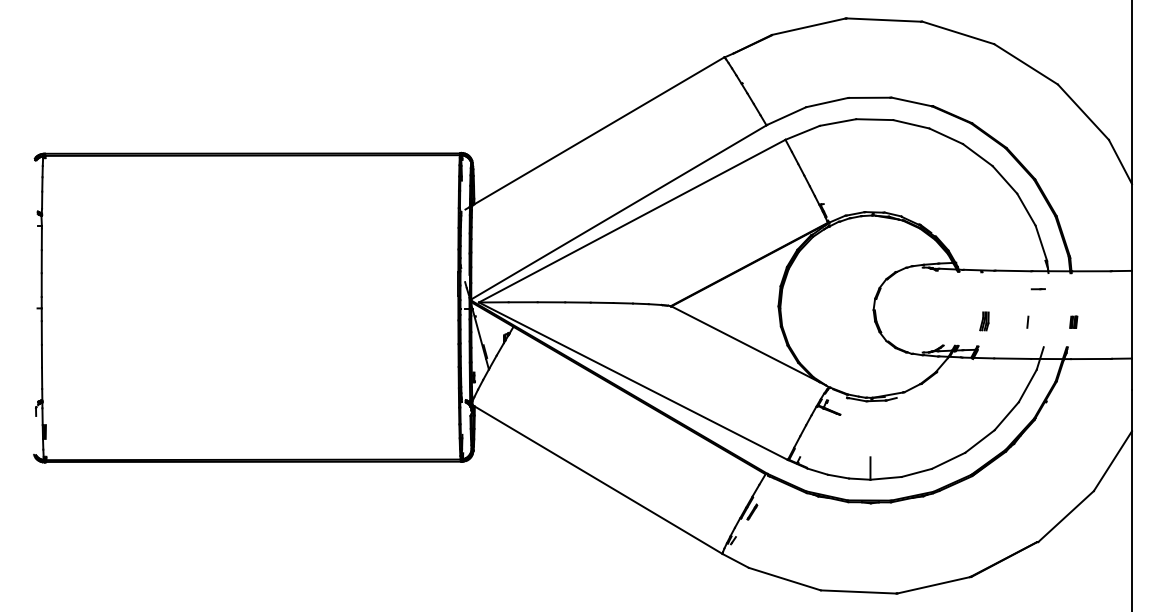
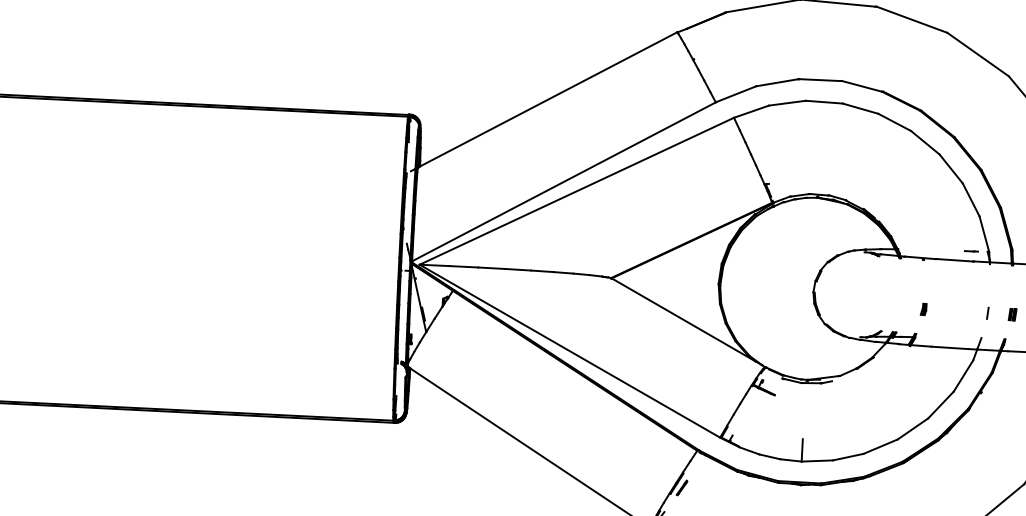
line: (1037, 289) -> (970, 251), moved
part: (984, 321) -> (923, 309), size x0.62
line: (1027, 321) -> (987, 312), moved

